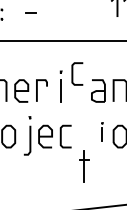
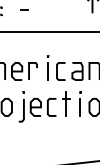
curve: (73, 73) -> (57, 71), moved
part: (102, 131) -> (80, 103), size x1.67
part: (84, 165) -> (66, 103), moved

